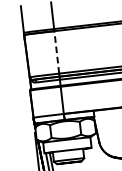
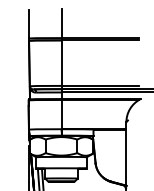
line: (56, 52) -> (61, 63), dashed -> solid

